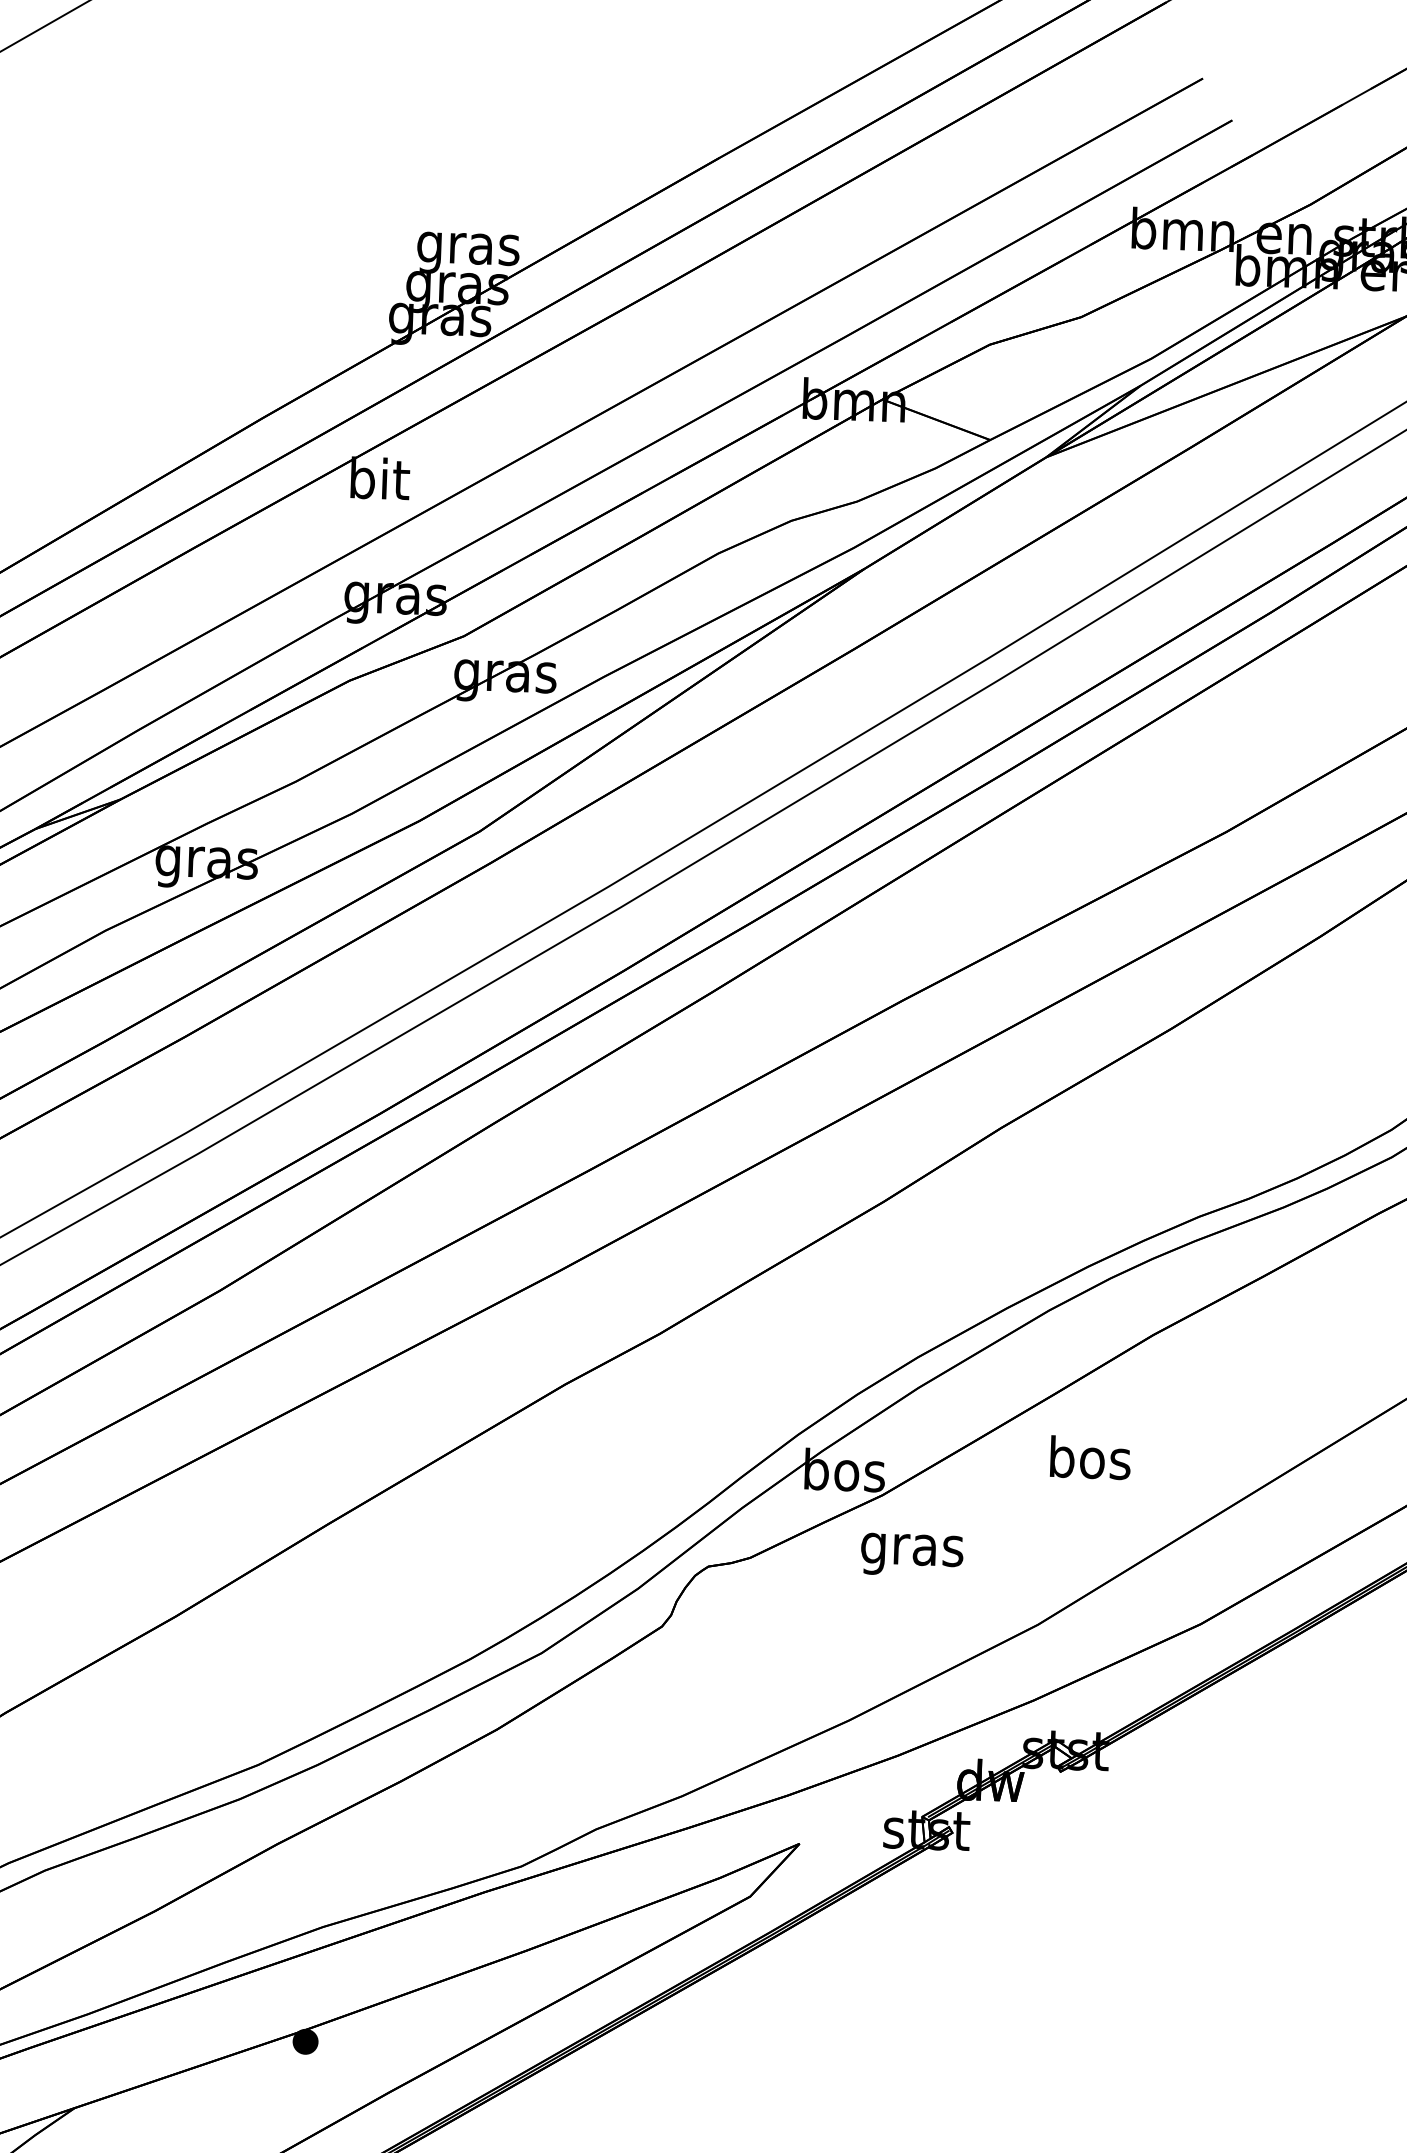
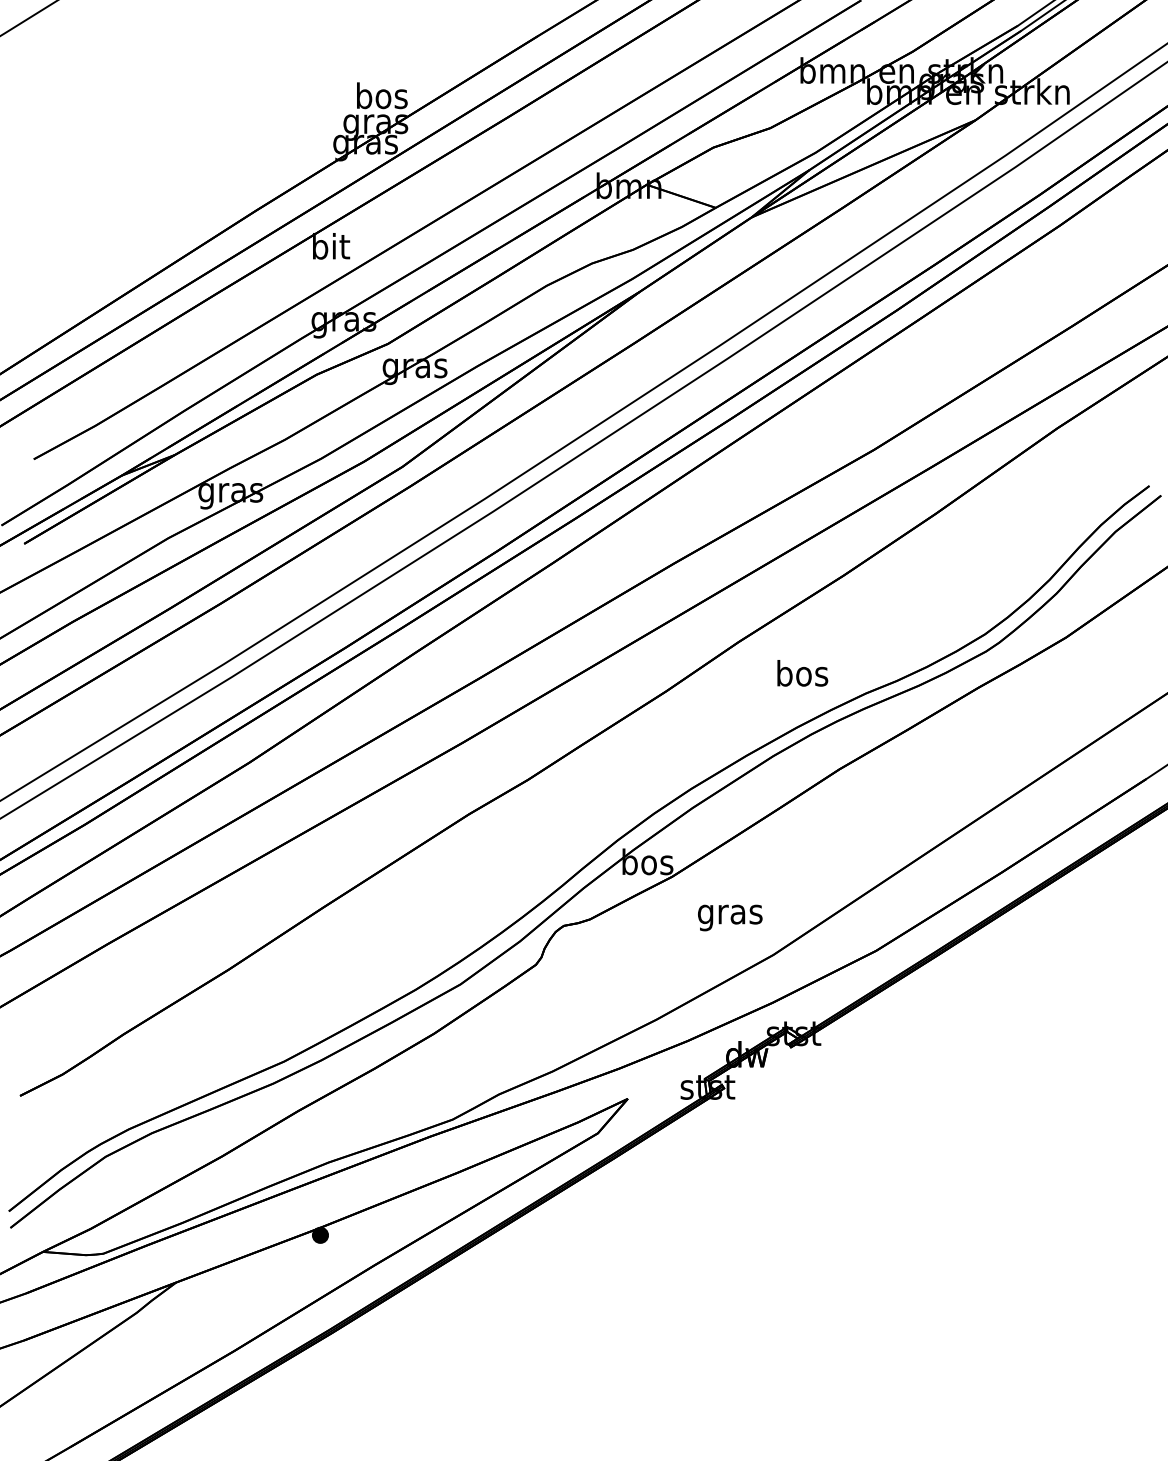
text: (468, 247) -> (381, 98), gras -> bos
text: (1090, 1458) -> (802, 673), moved
text: (912, 1554) -> (730, 917), moved

